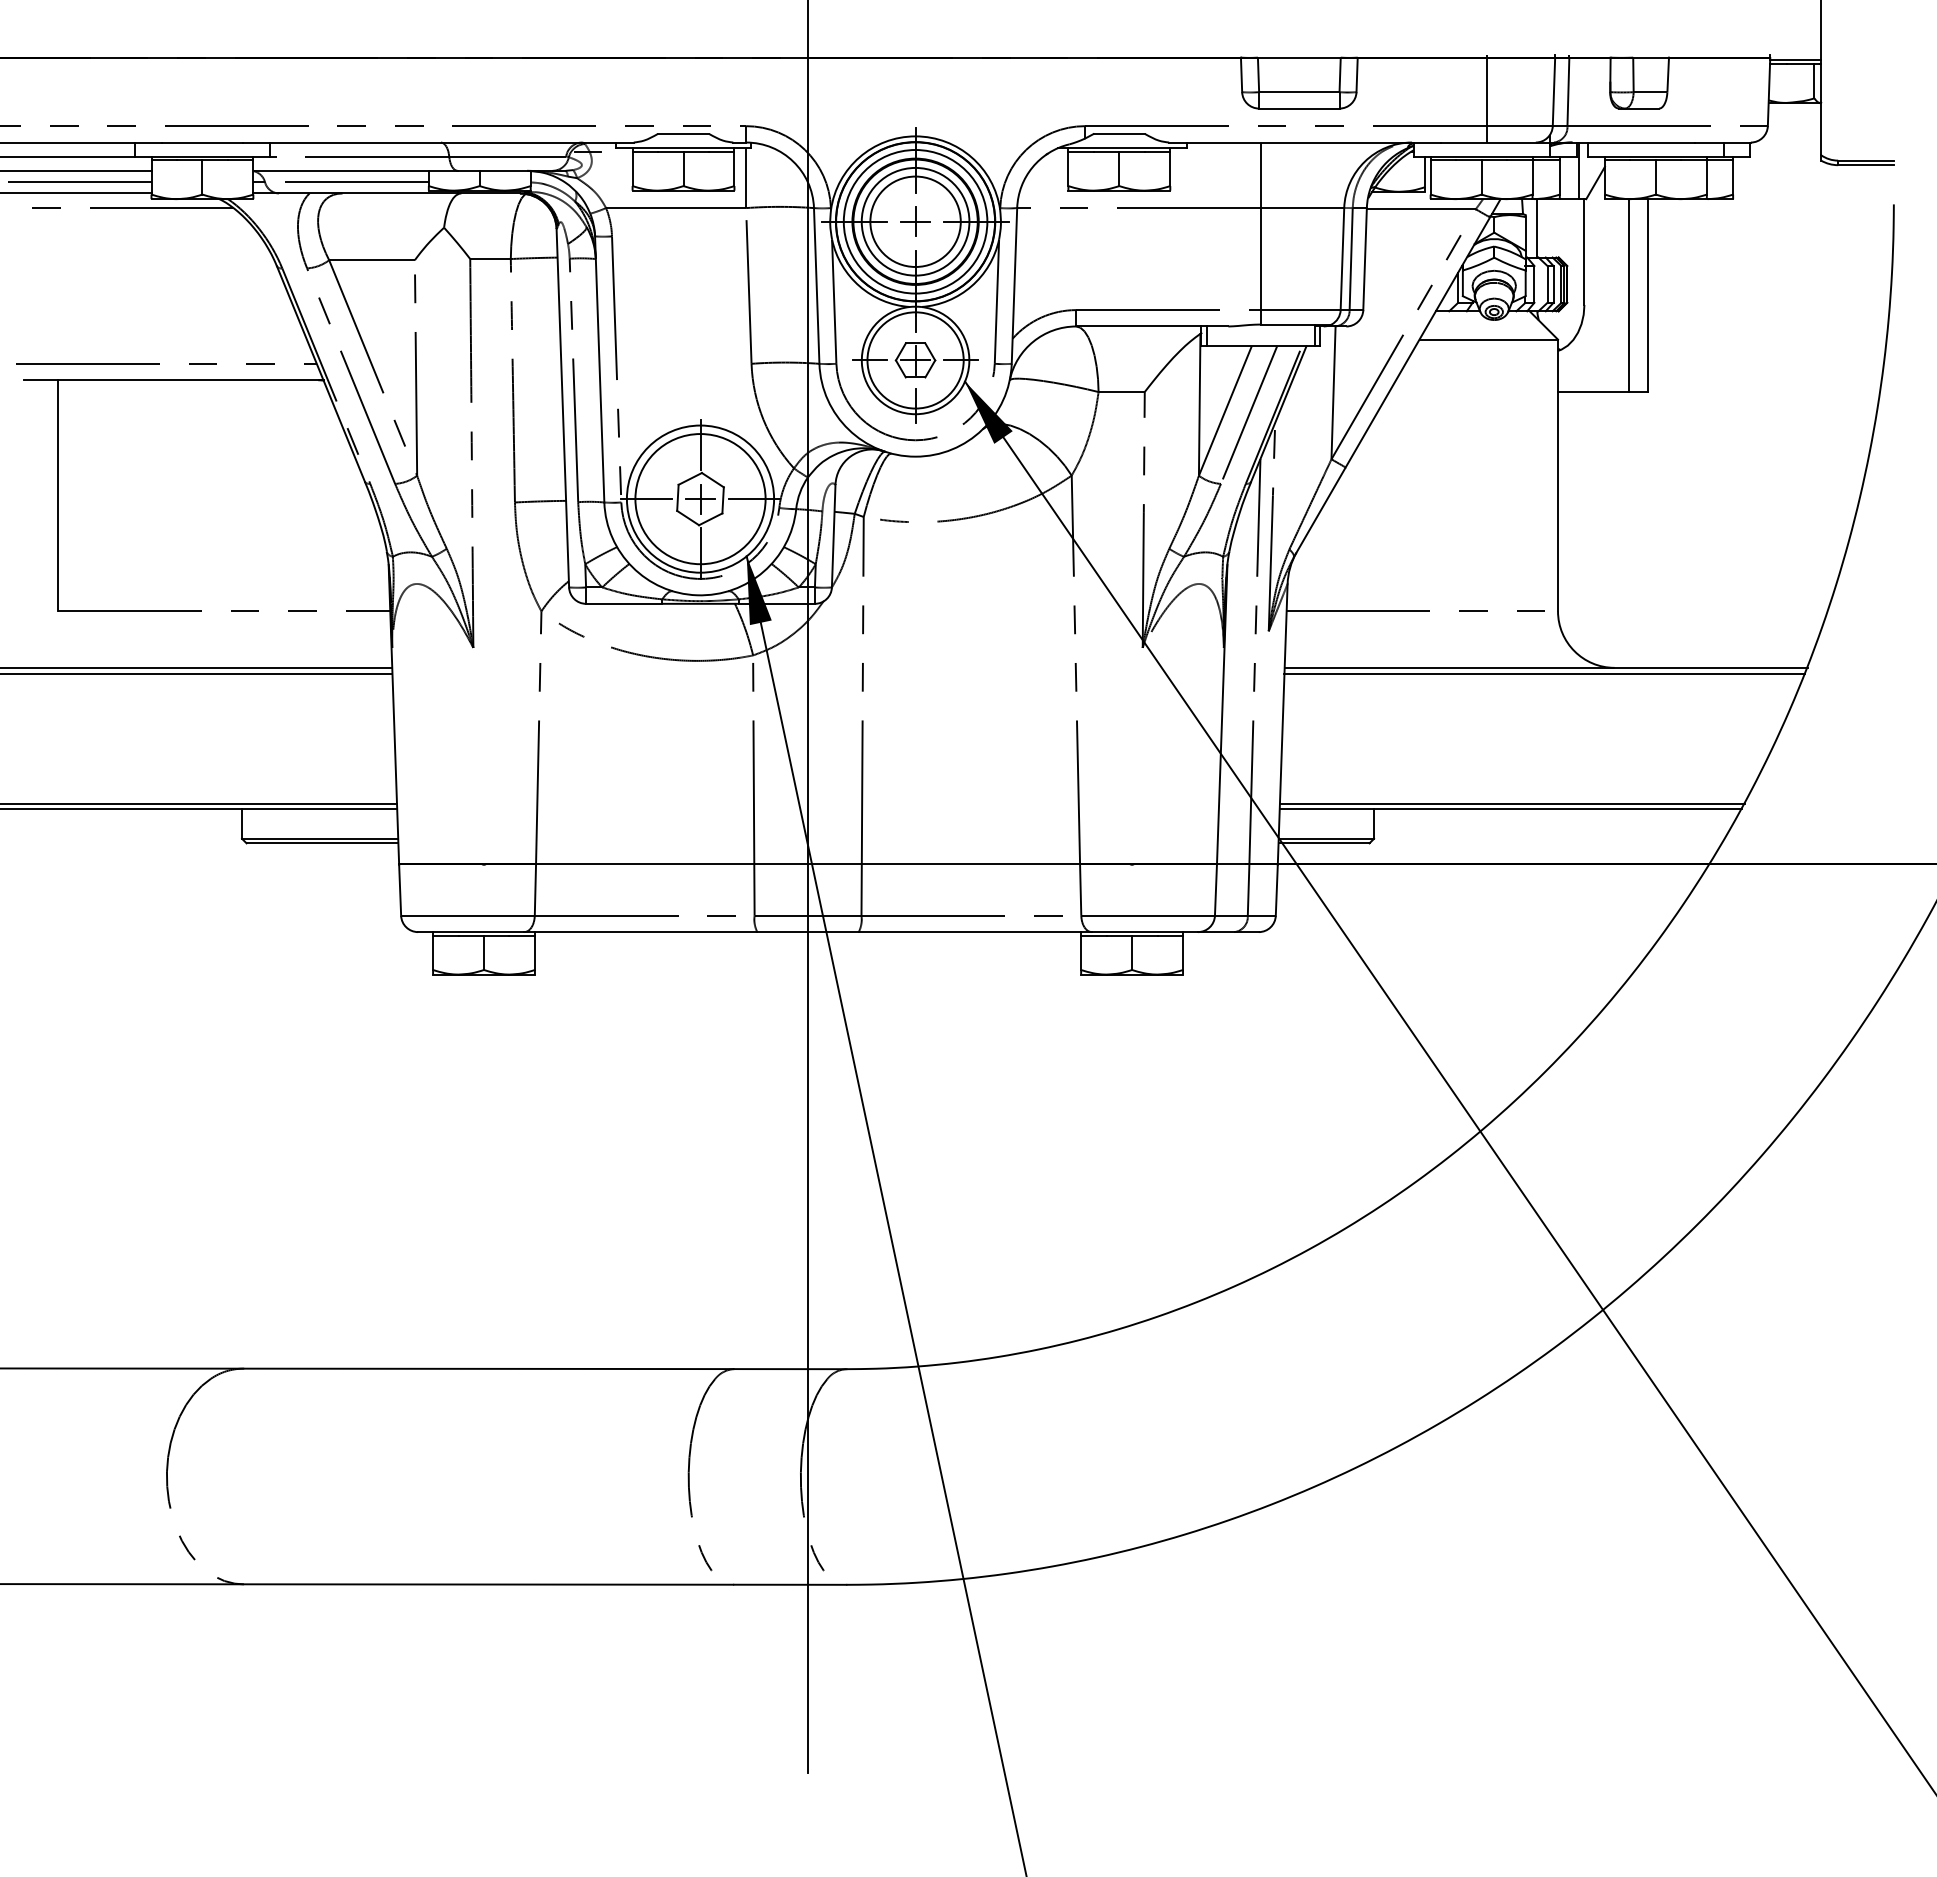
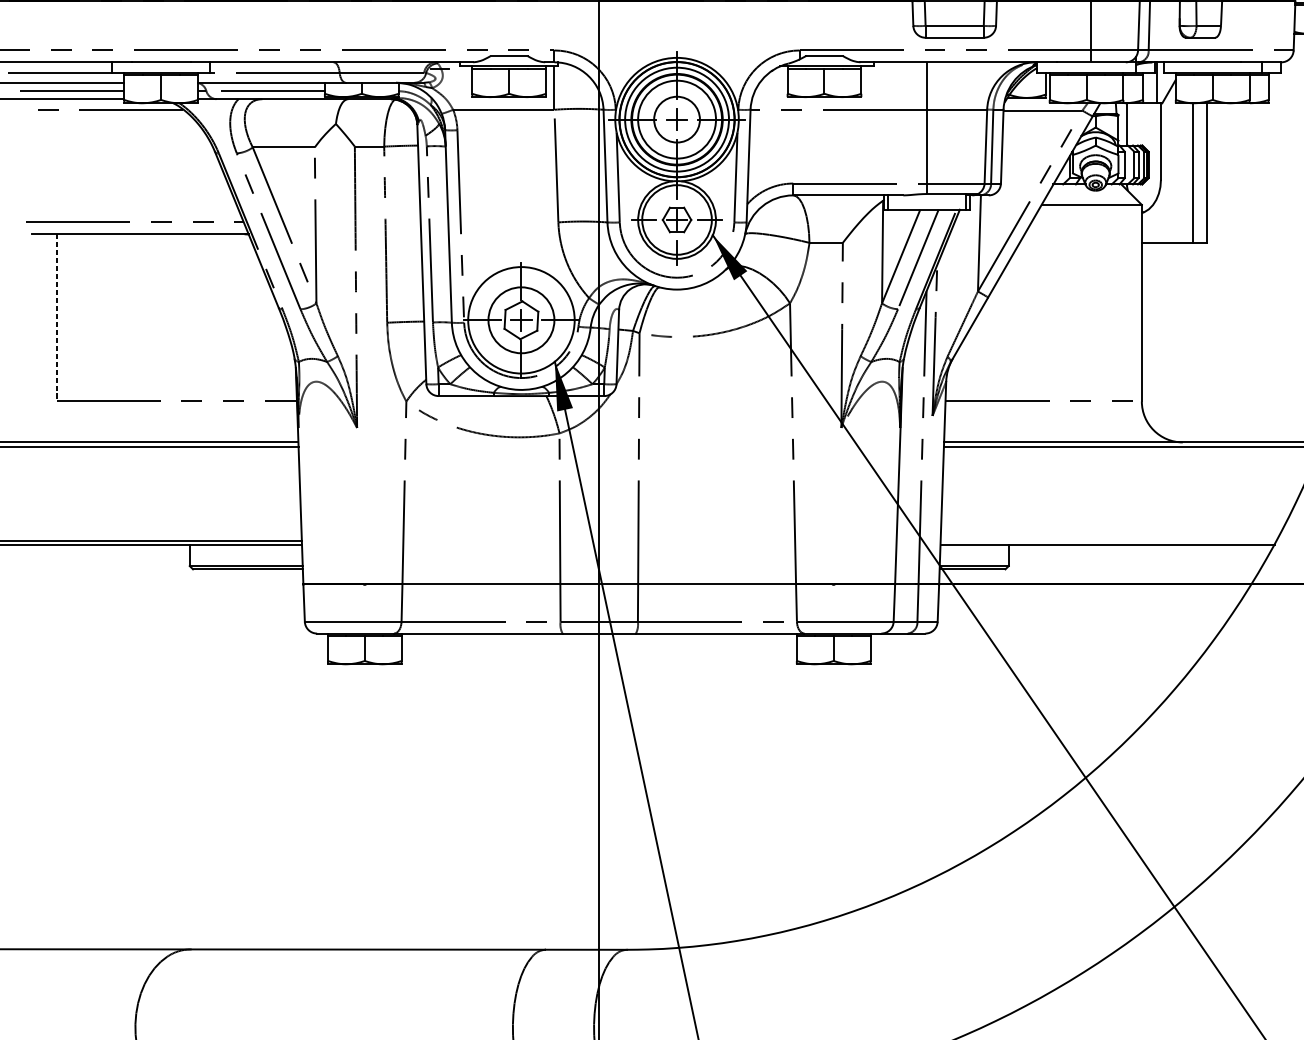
circle: (915, 221) -> (676, 119), size x0.7
line: (58, 495) -> (56, 317), solid -> dashed
circle: (700, 499) -> (521, 320), size x0.7
line: (1511, 803) -> (1108, 540), removed

